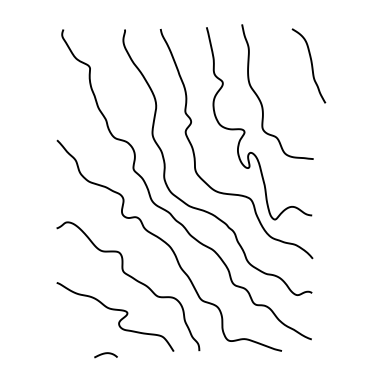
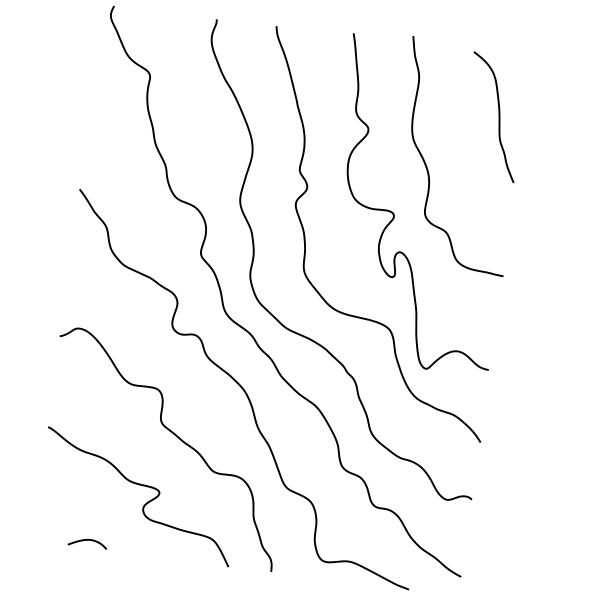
curve: (310, 63) -> (497, 113), moved
curve: (105, 354) -> (87, 541), moved

